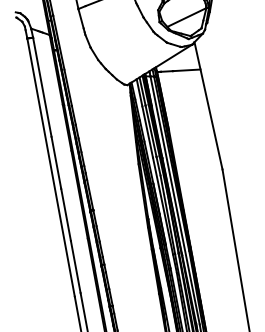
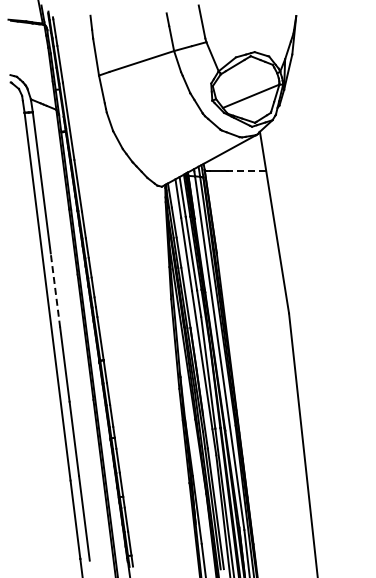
line: (186, 70) -> (246, 170), solid -> dashed
line: (56, 162) -> (55, 290), solid -> dashed

